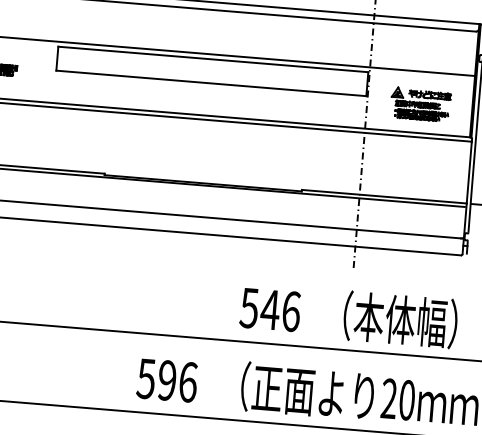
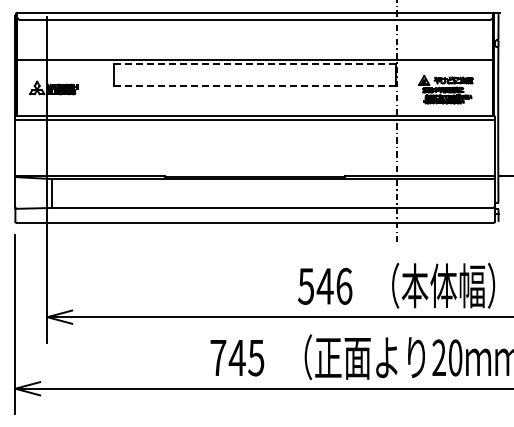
line: (213, 59) -> (255, 64), solid -> dashed
line: (211, 83) -> (255, 86), solid -> dashed
text: (167, 380) -> (237, 357), 596 -> 745

